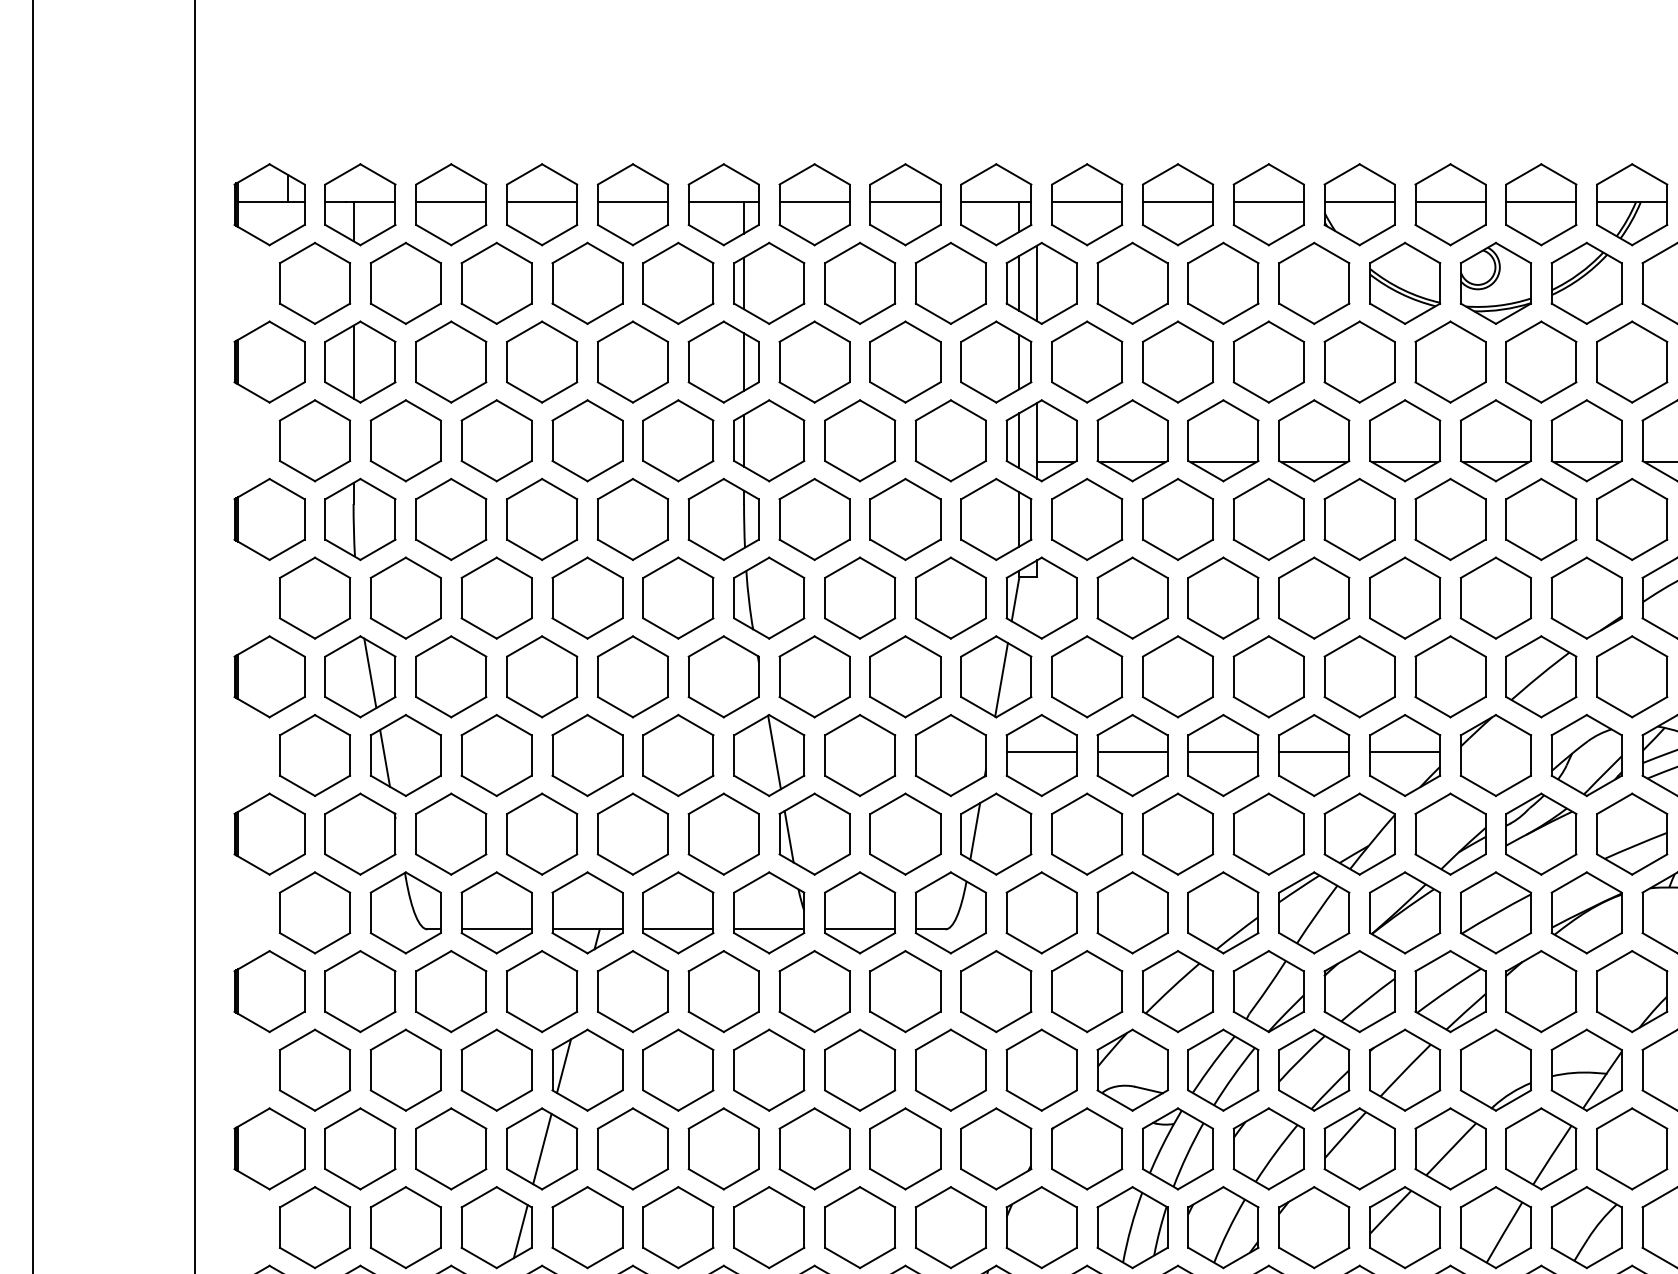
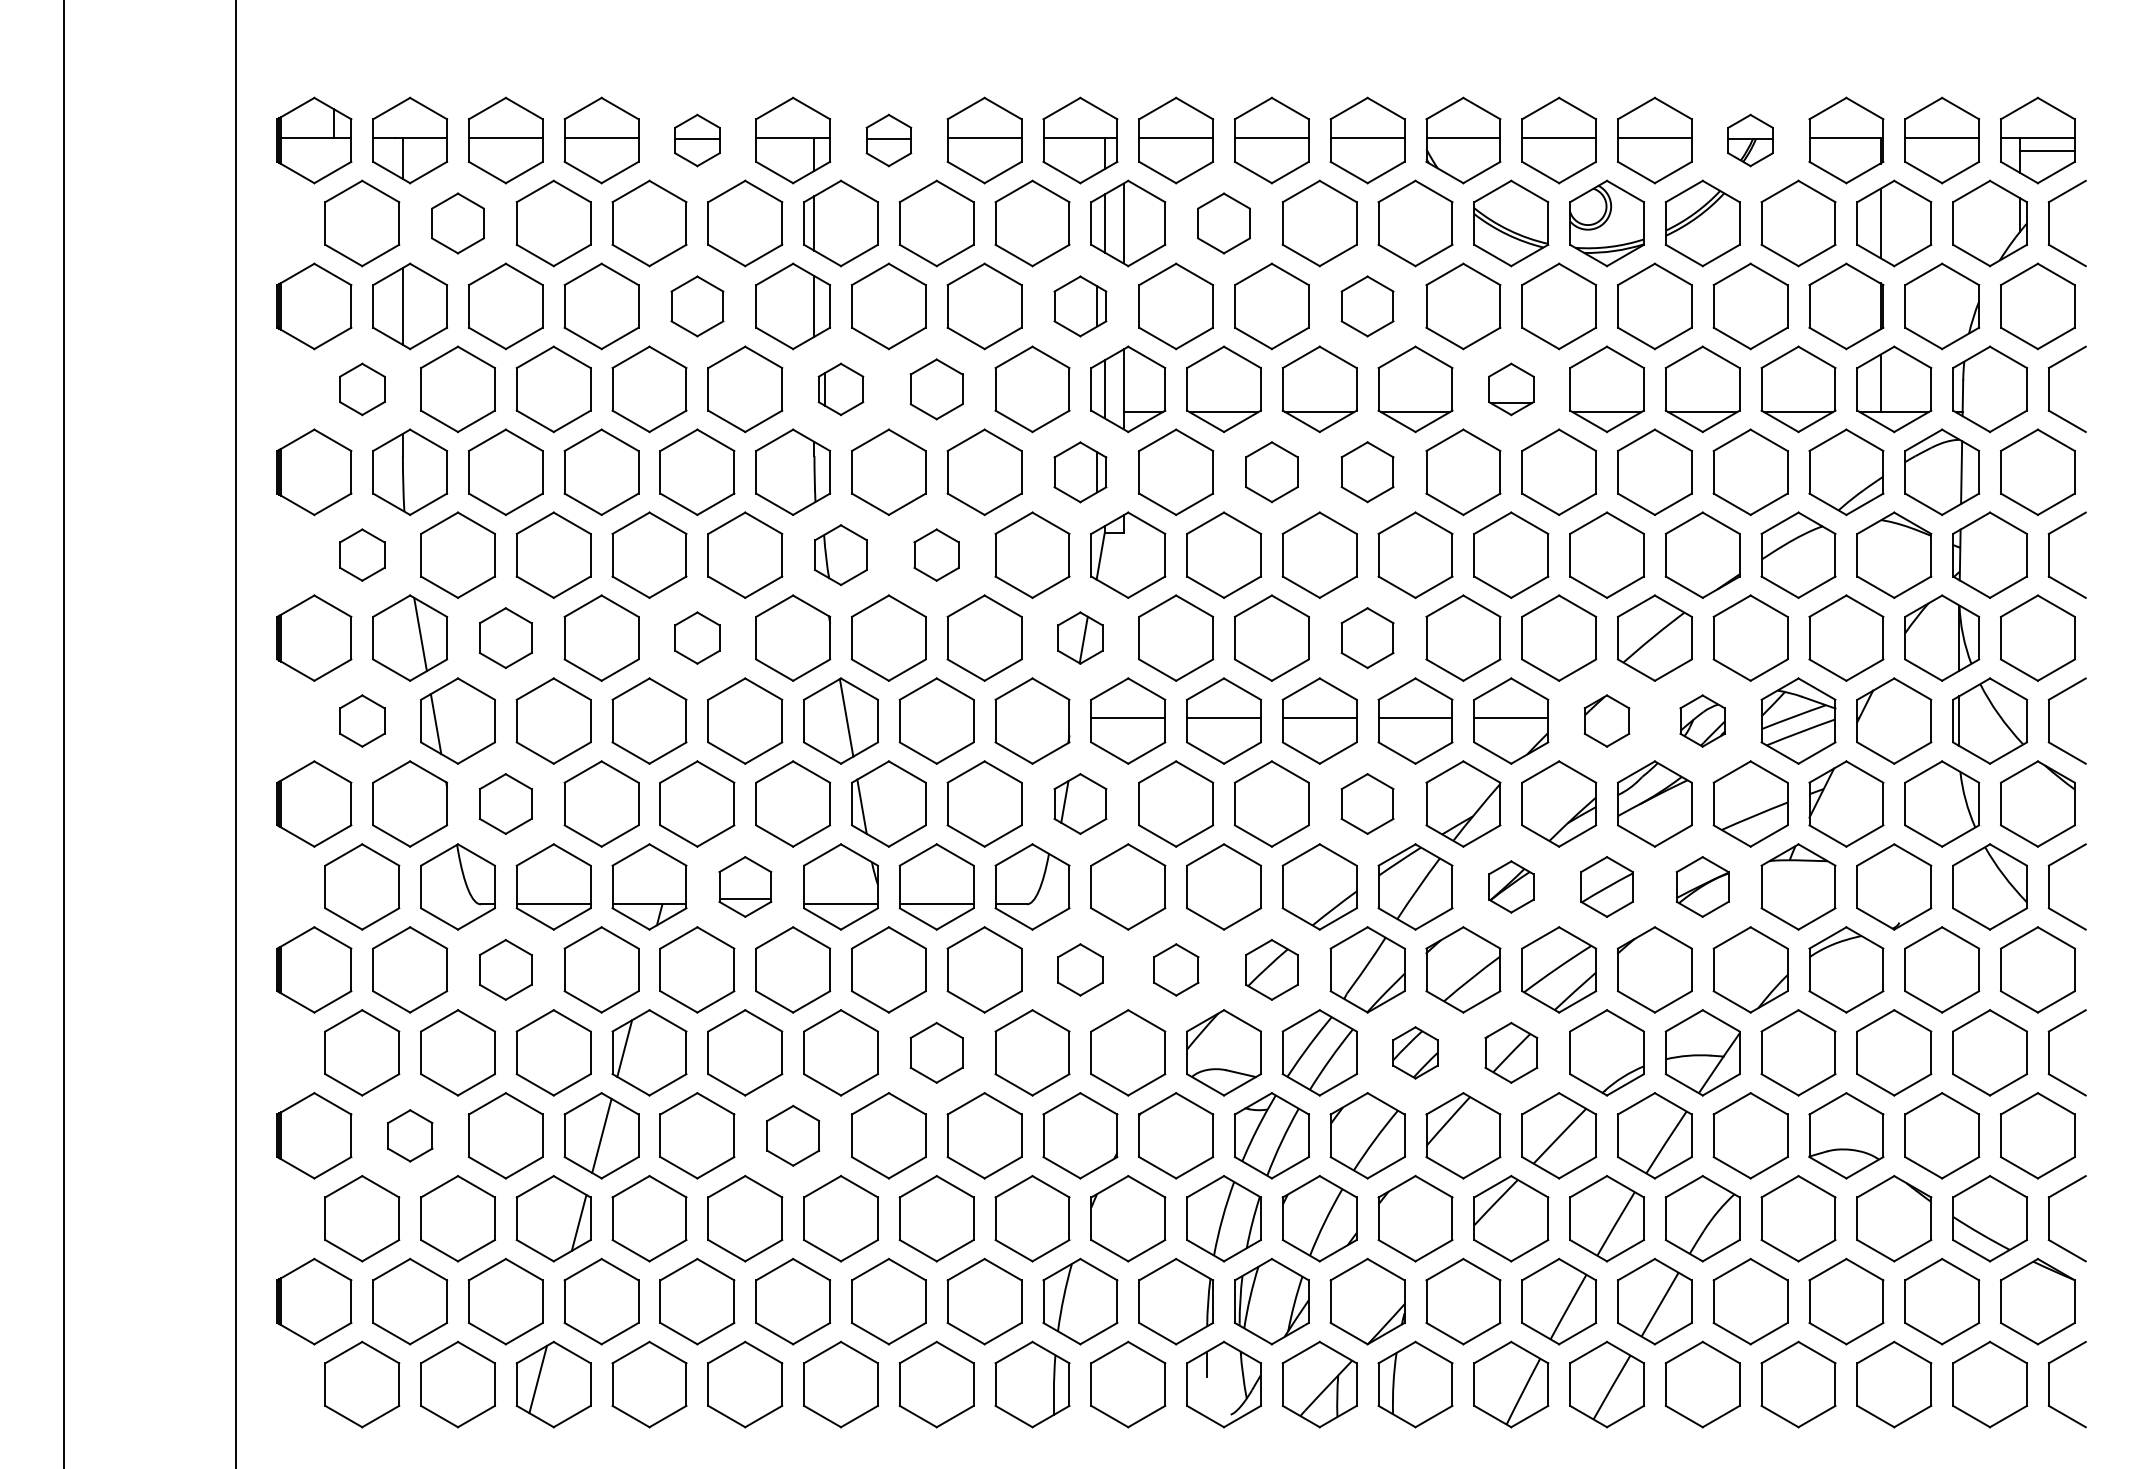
part: (633, 204) -> (697, 140), size x0.6
part: (814, 204) -> (888, 140), size x0.6
part: (1632, 204) -> (1750, 140), size x0.6
part: (405, 283) -> (457, 223), size x0.7
part: (1132, 283) -> (1223, 223), size x0.7
part: (633, 362) -> (697, 306), size x0.7
part: (996, 362) -> (1080, 306), size x0.7
part: (1268, 362) -> (1367, 306), size x0.7
part: (315, 440) -> (362, 389), size x0.6
part: (768, 440) -> (840, 389), size x0.6
part: (859, 440) -> (936, 389), size x0.7
part: (1405, 440) -> (1511, 389), size x0.6
part: (1177, 518) -> (1271, 471), size x0.7
part: (1268, 518) -> (1367, 471), size x0.7
part: (996, 519) -> (1080, 472), size x0.7
part: (315, 597) -> (362, 554), size x0.6
part: (768, 597) -> (840, 554), size x0.7
part: (859, 597) -> (936, 554), size x0.6
part: (450, 676) -> (505, 637), size x0.7
part: (633, 676) -> (697, 637), size x0.6
part: (996, 676) -> (1080, 637), size x0.6
part: (1268, 676) -> (1367, 637), size x0.7
part: (315, 754) -> (362, 720), size x0.6
part: (1495, 754) -> (1606, 720), size x0.6
part: (1586, 754) -> (1702, 720), size x0.6
part: (450, 833) -> (505, 803), size x0.7
part: (996, 833) -> (1080, 803), size x0.7
part: (1268, 833) -> (1367, 803), size x0.7
part: (678, 912) -> (745, 886), size x0.7
part: (1405, 912) -> (1511, 886), size x0.6
part: (1495, 912) -> (1606, 886), size x0.7
part: (1586, 912) -> (1702, 886), size x0.7
part: (450, 991) -> (505, 969), size x0.7
part: (996, 991) -> (1080, 969), size x0.6
part: (1087, 991) -> (1176, 969), size x0.6
part: (1177, 991) -> (1271, 969), size x0.7
part: (859, 1069) -> (936, 1052), size x0.7
part: (1314, 1069) -> (1415, 1052), size x0.6
part: (1405, 1069) -> (1511, 1052), size x0.7
part: (360, 1148) -> (410, 1135), size x0.6
part: (724, 1148) -> (793, 1135), size x0.7

